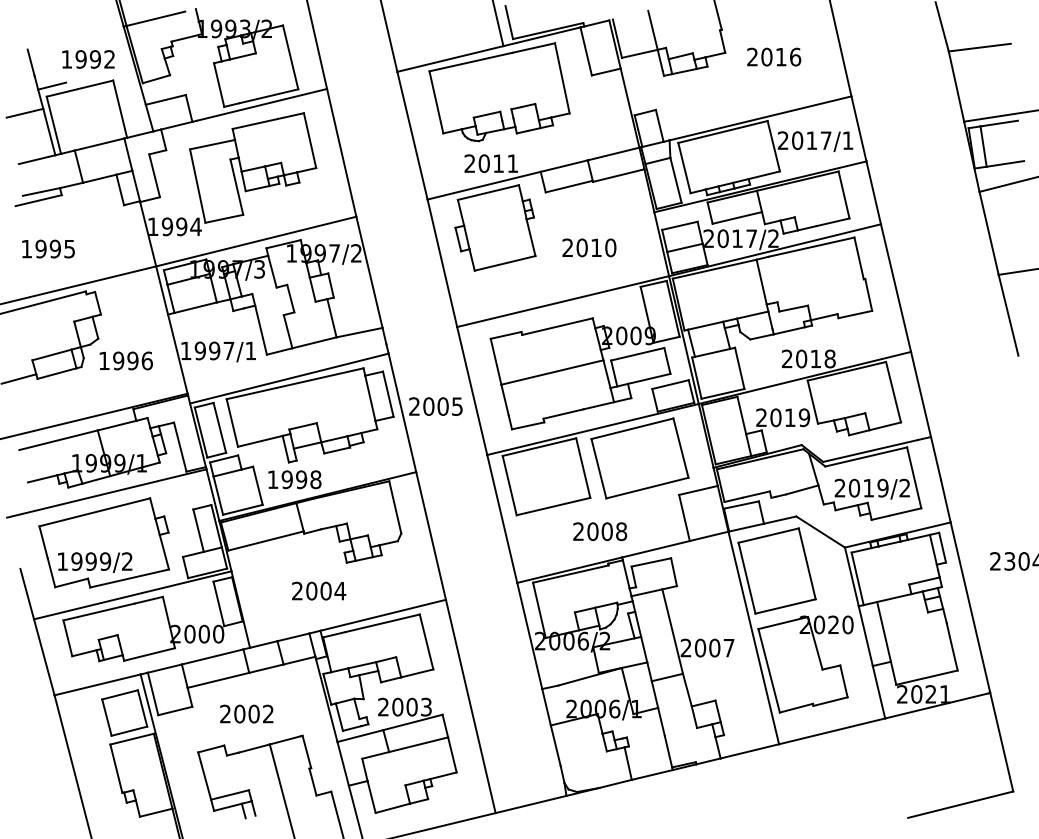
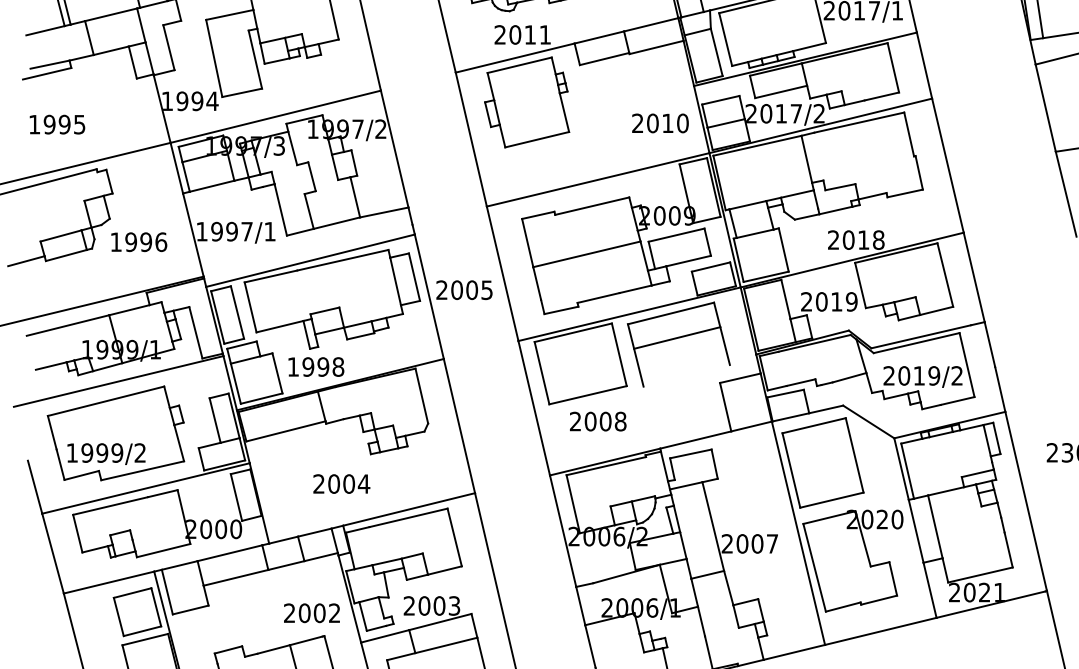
text: (589, 247) -> (660, 123), moved
line: (647, 487) -> (677, 337), moved
text: (600, 531) -> (598, 421), moved
text: (246, 713) -> (311, 612), moved

